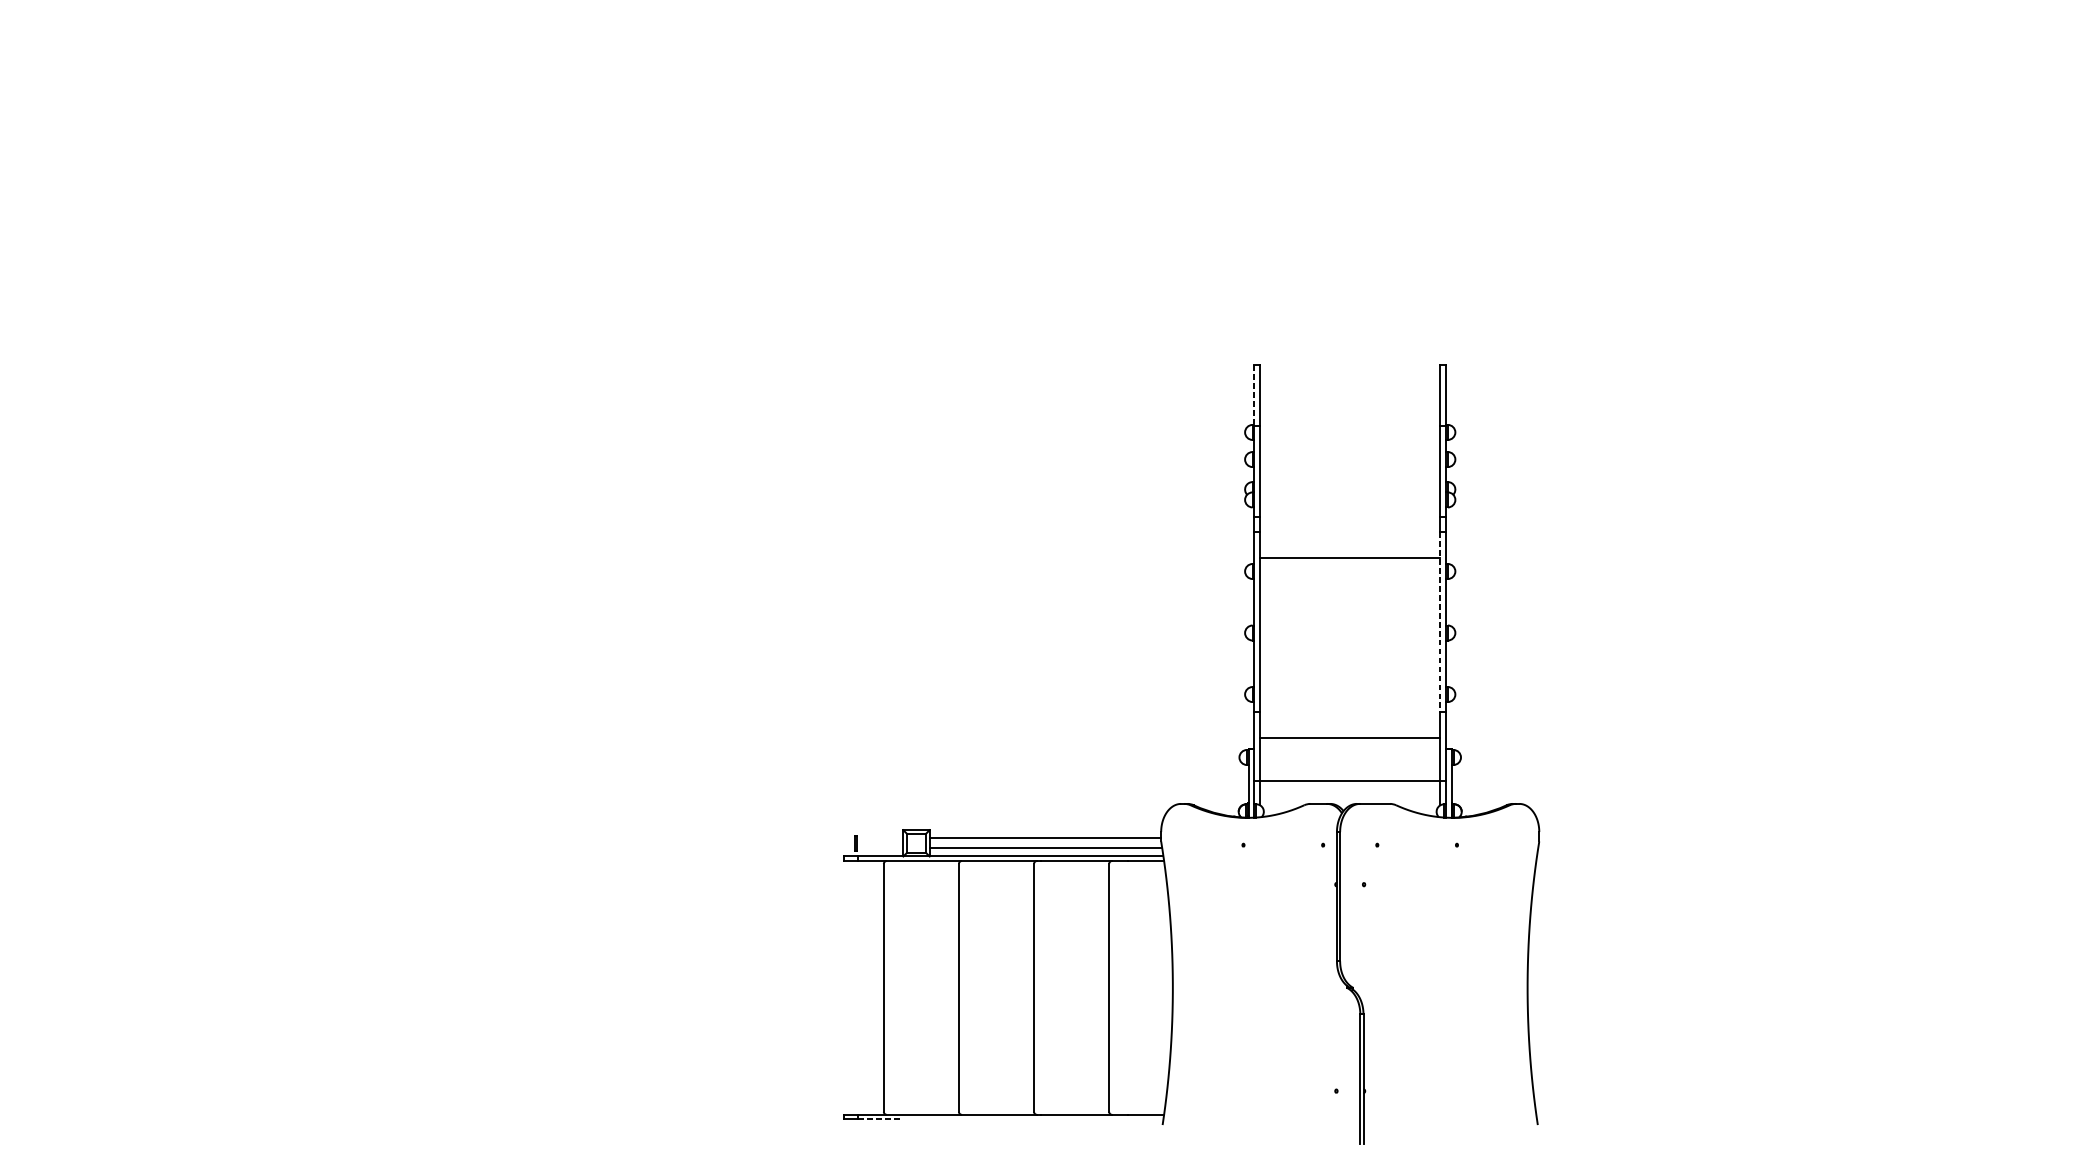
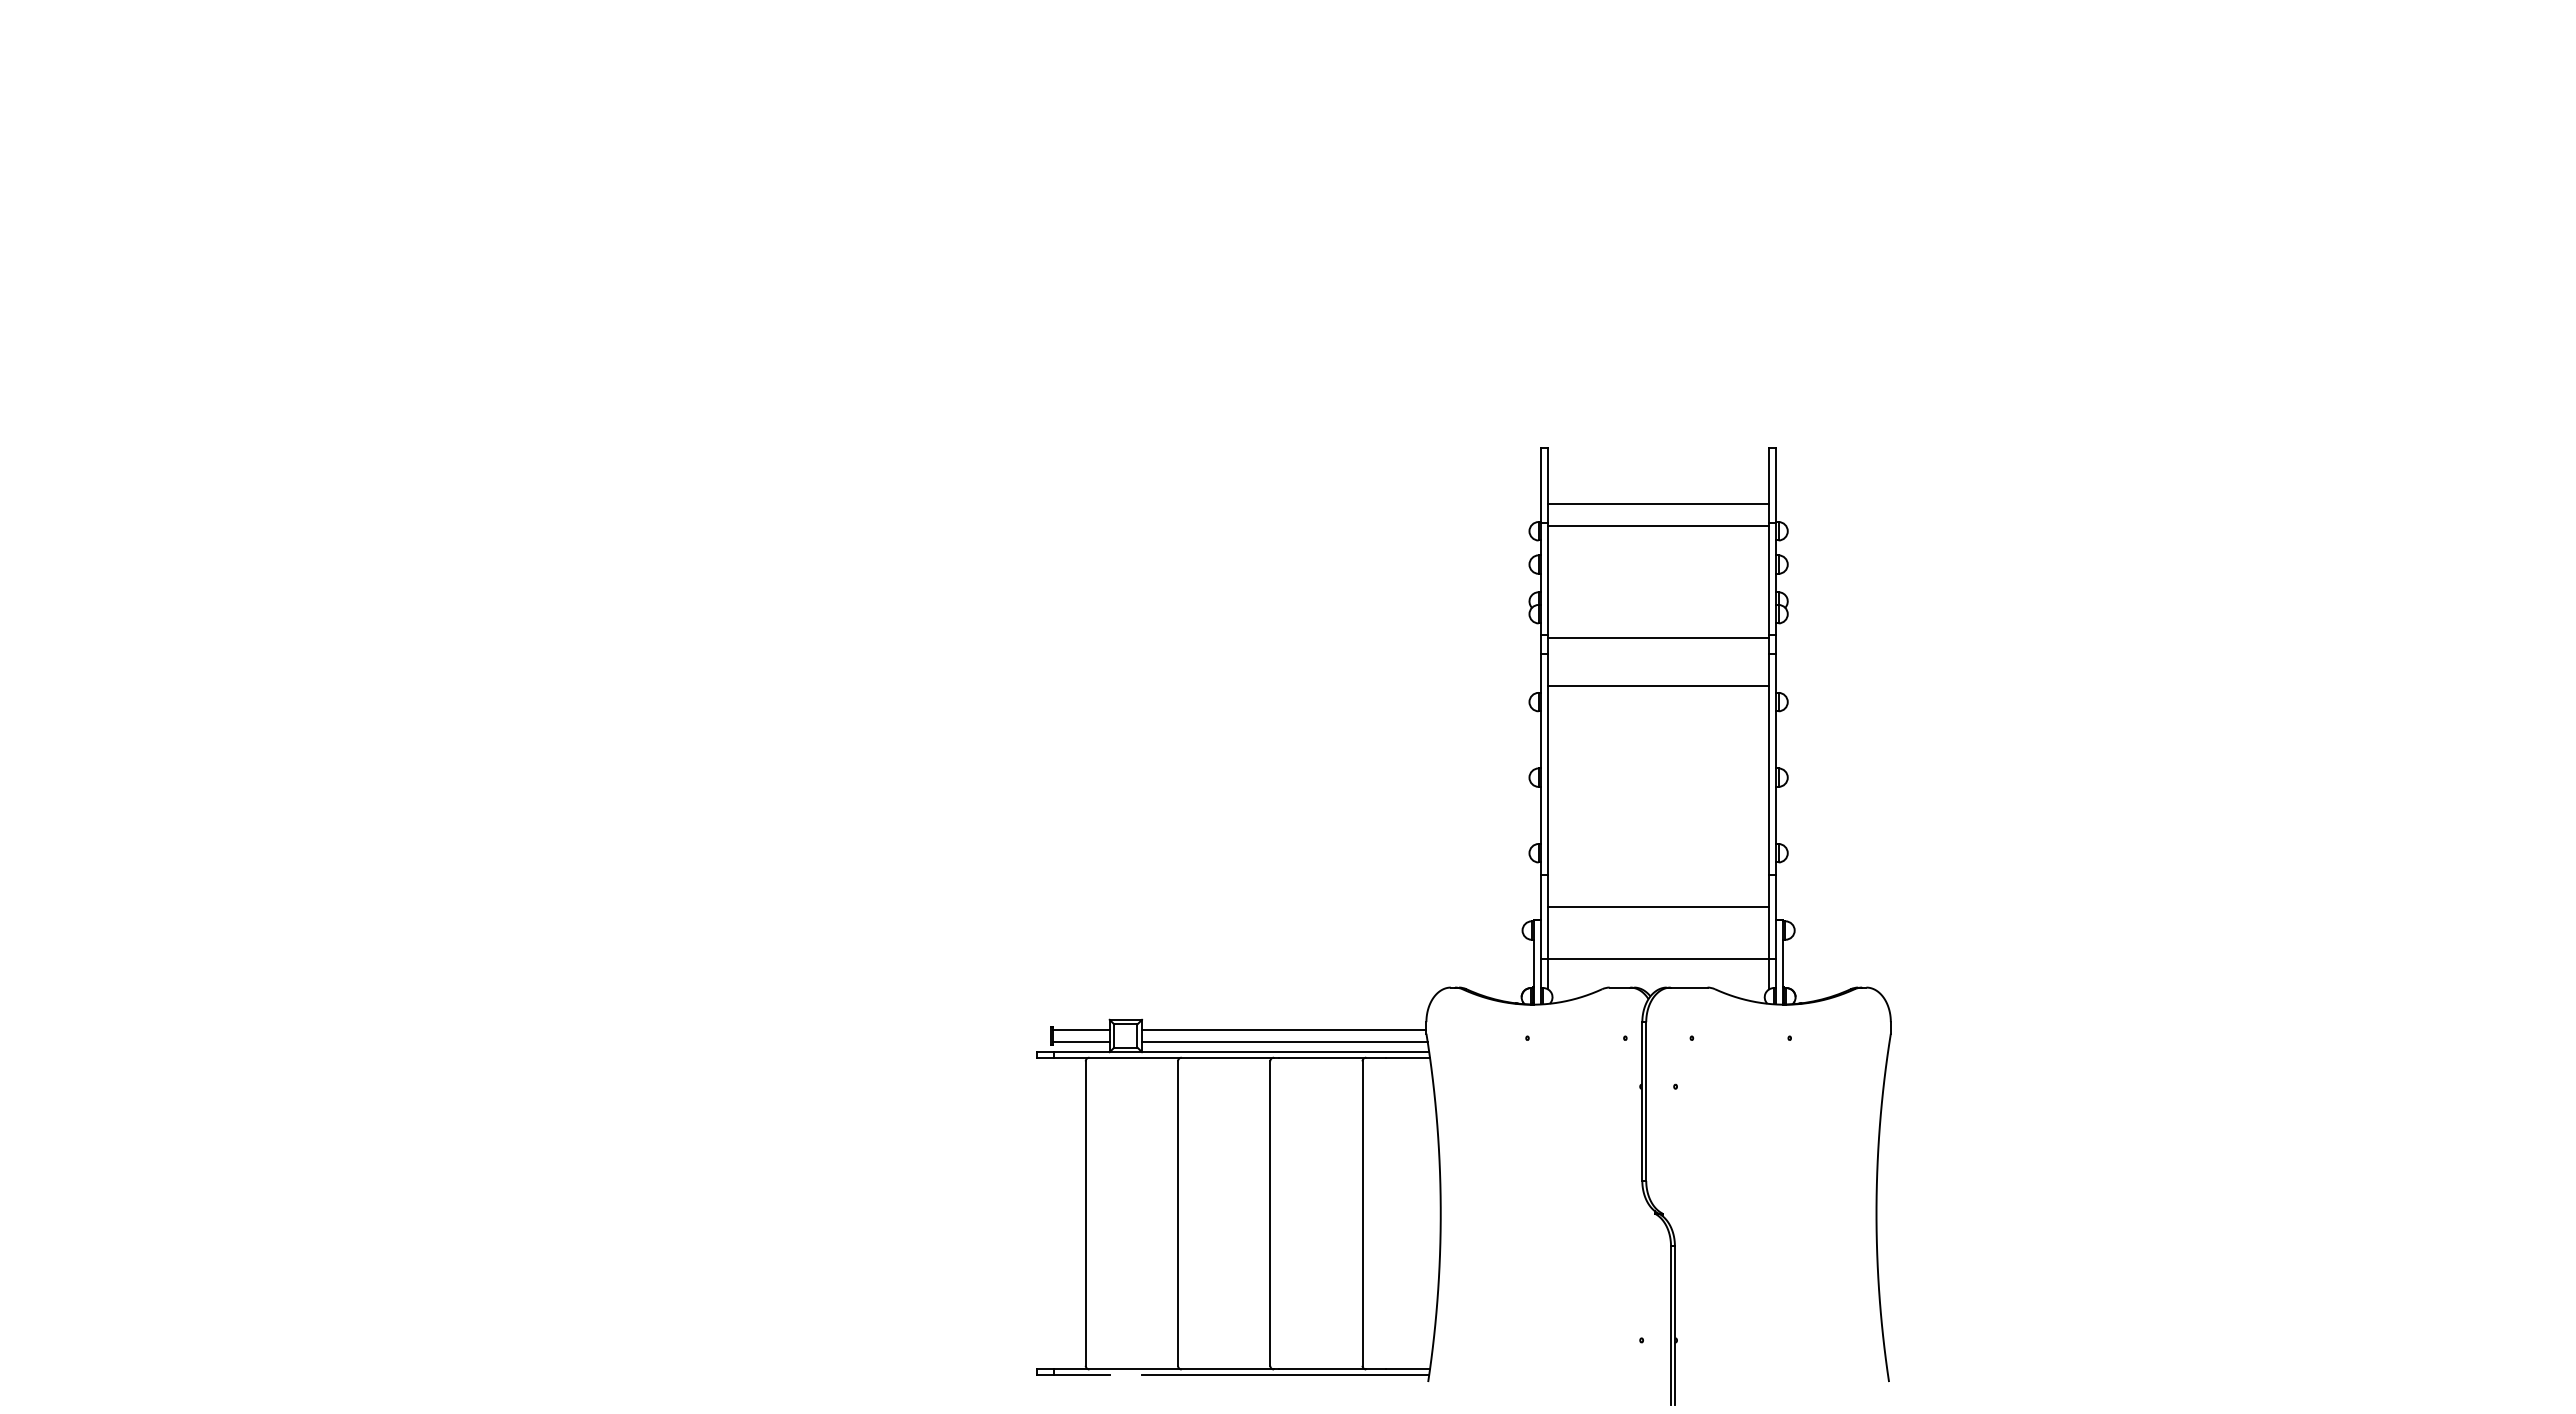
line: (1254, 395) -> (1541, 486), dashed -> solid
line: (1350, 409) -> (1658, 503), added
line: (1350, 427) -> (1658, 525), added
line: (1350, 518) -> (1658, 637), added
line: (1440, 622) -> (1769, 764), dashed -> solid
line: (879, 838) -> (1080, 1029), added
line: (879, 848) -> (1080, 1042), added
line: (881, 1119) -> (1082, 1375), dashed -> solid
line: (1046, 1119) -> (1285, 1375), added

